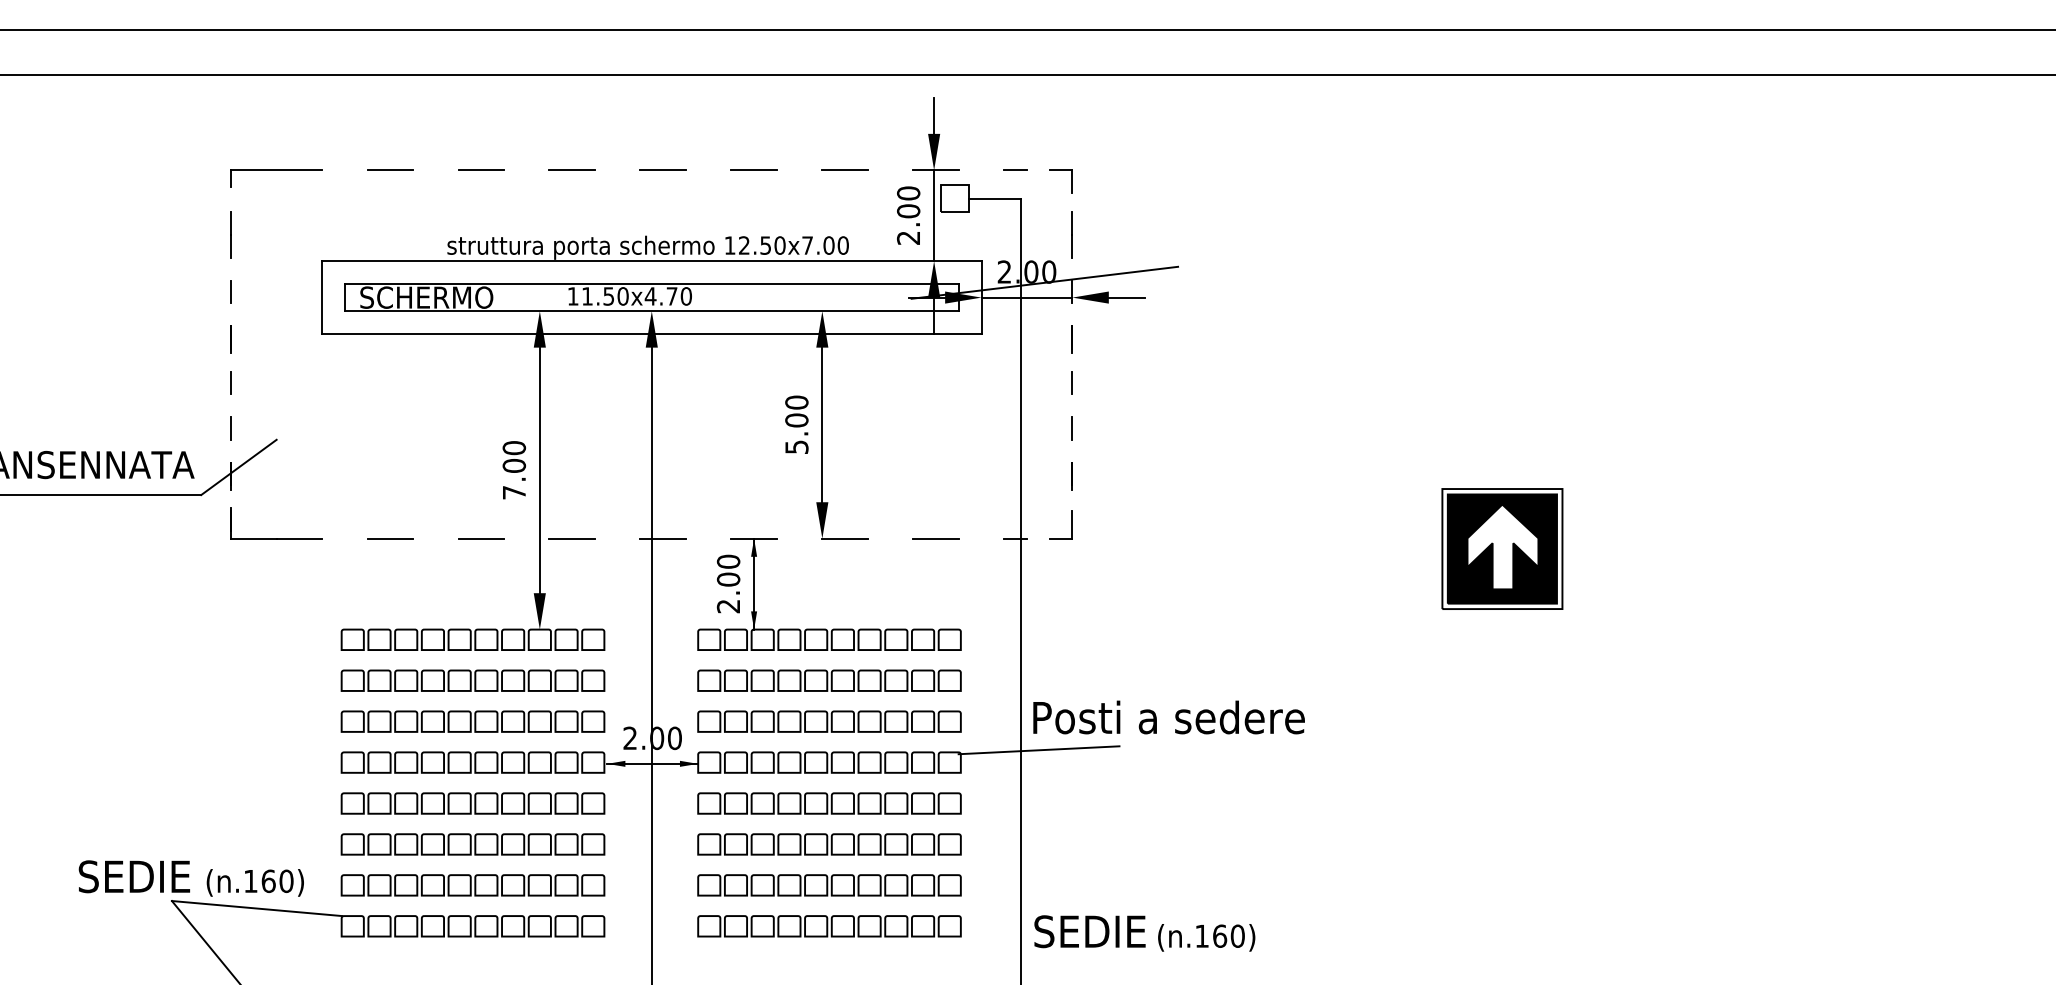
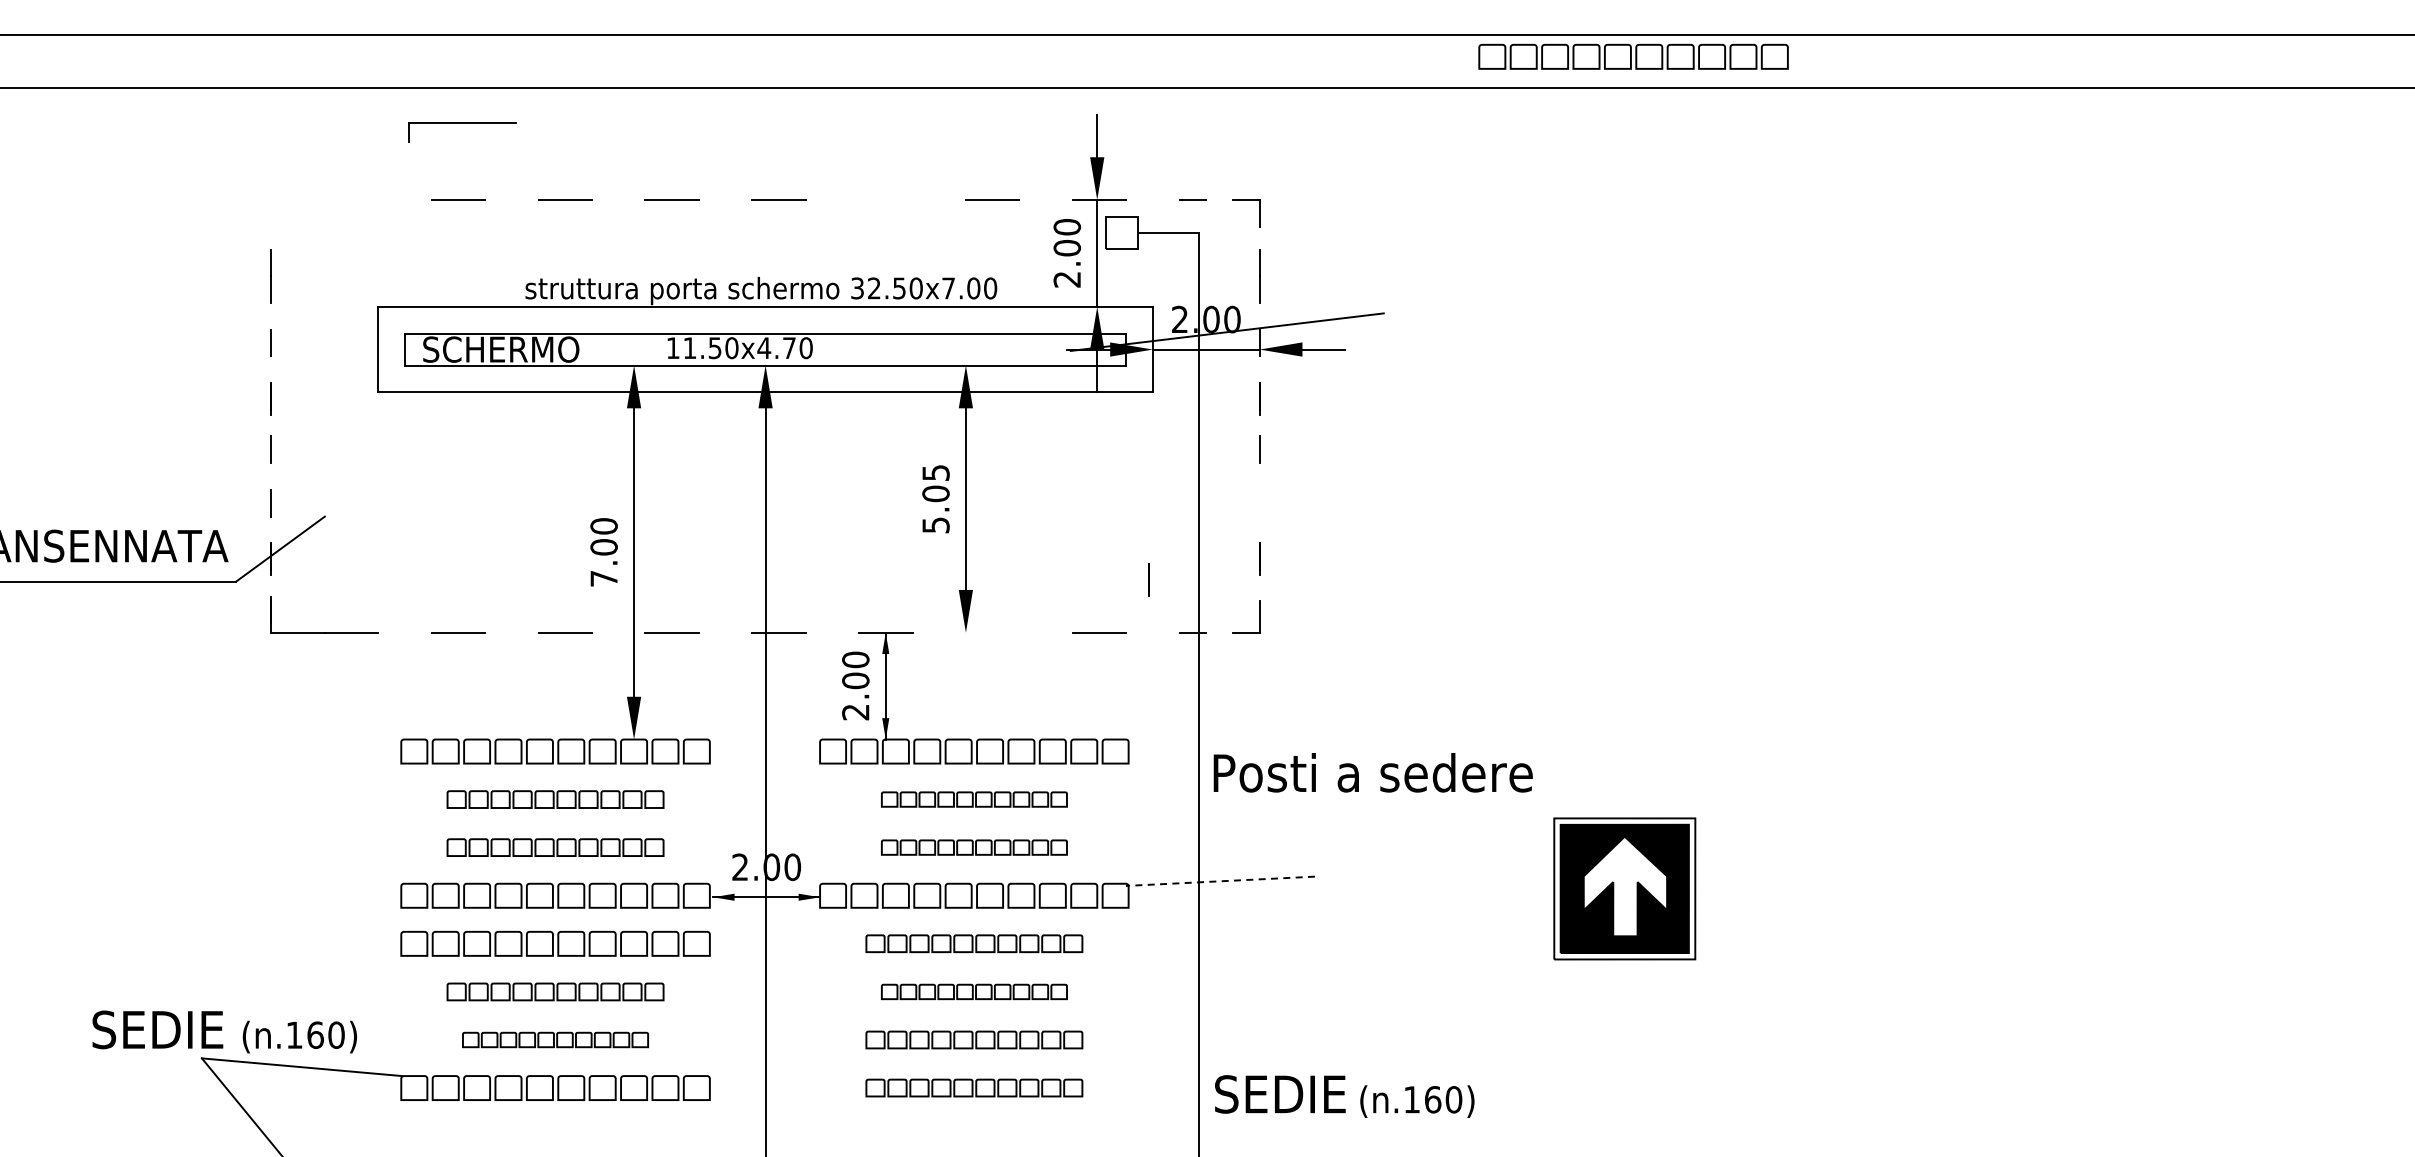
part: (1390, 48) -> (1633, 56), added
part: (276, 170) -> (462, 123), moved
line: (753, 170) -> (885, 200), removed
text: (730, 245) -> (857, 288), 12.50x7.00 -> 32.50x7.00
text: (796, 402) -> (935, 472), 5.00 -> 5.05
line: (1072, 427) -> (1259, 502), removed
line: (977, 493) -> (1148, 579), added
line: (844, 538) -> (992, 632), removed
part: (1502, 548) -> (1624, 888), moved
part: (472, 680) -> (555, 799), size x0.7
part: (829, 680) -> (974, 799), size x0.6
text: (1168, 717) -> (1372, 772), moved
part: (472, 721) -> (555, 847), size x0.7
part: (829, 721) -> (974, 847), size x0.6
line: (1039, 750) -> (1220, 881), solid -> dashed
part: (829, 803) -> (974, 943), size x0.7
part: (472, 844) -> (555, 991), size x0.7
part: (829, 844) -> (974, 991), size x0.6
part: (472, 884) -> (555, 1039), size x0.6
part: (829, 884) -> (974, 1039), size x0.7
part: (829, 925) -> (974, 1087), size x0.7

